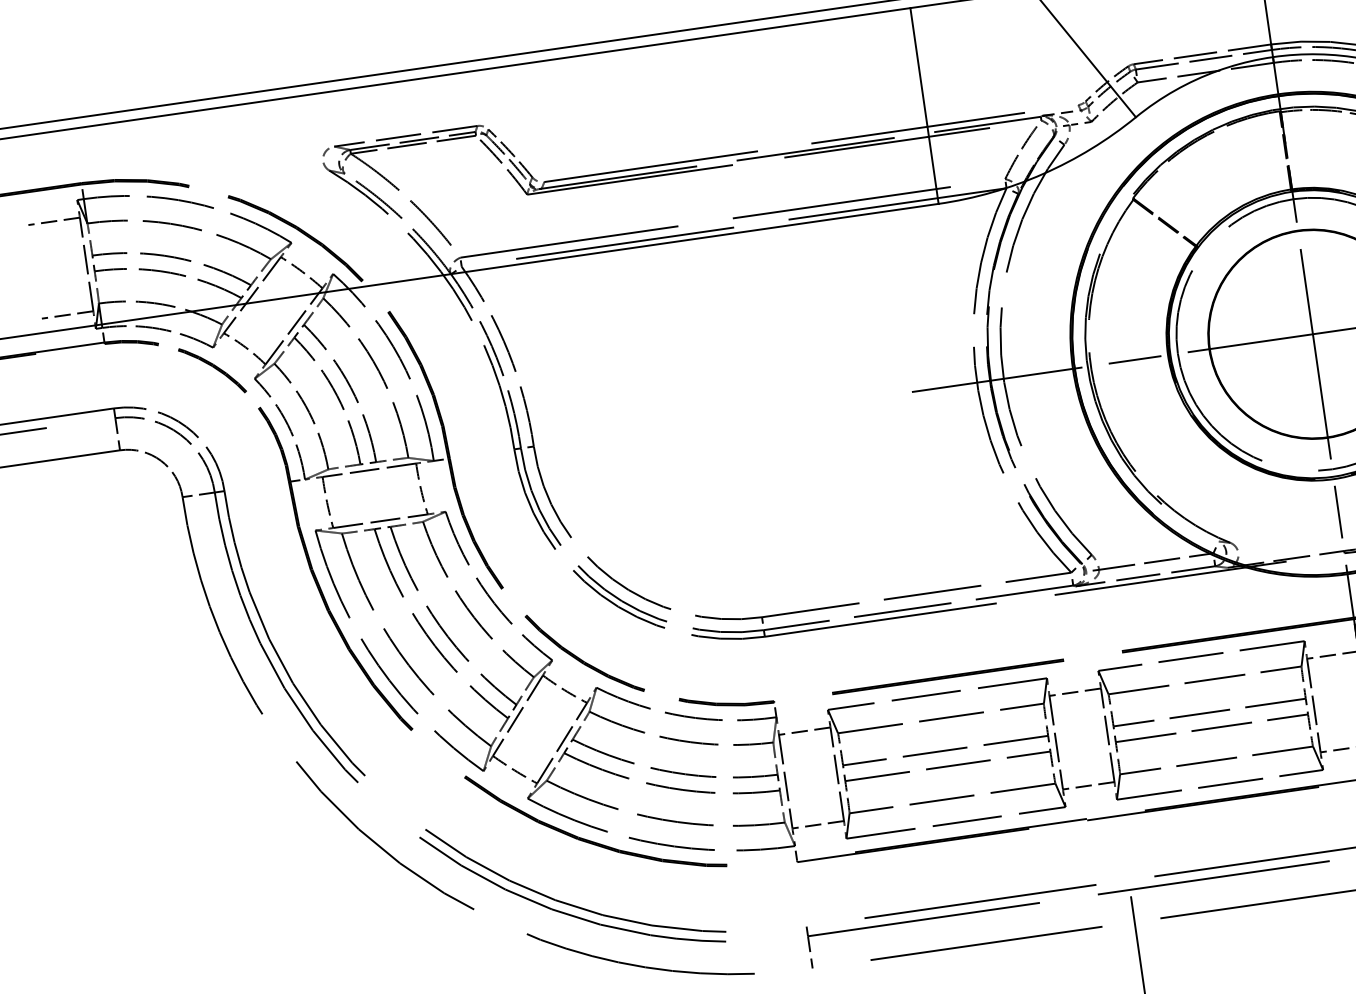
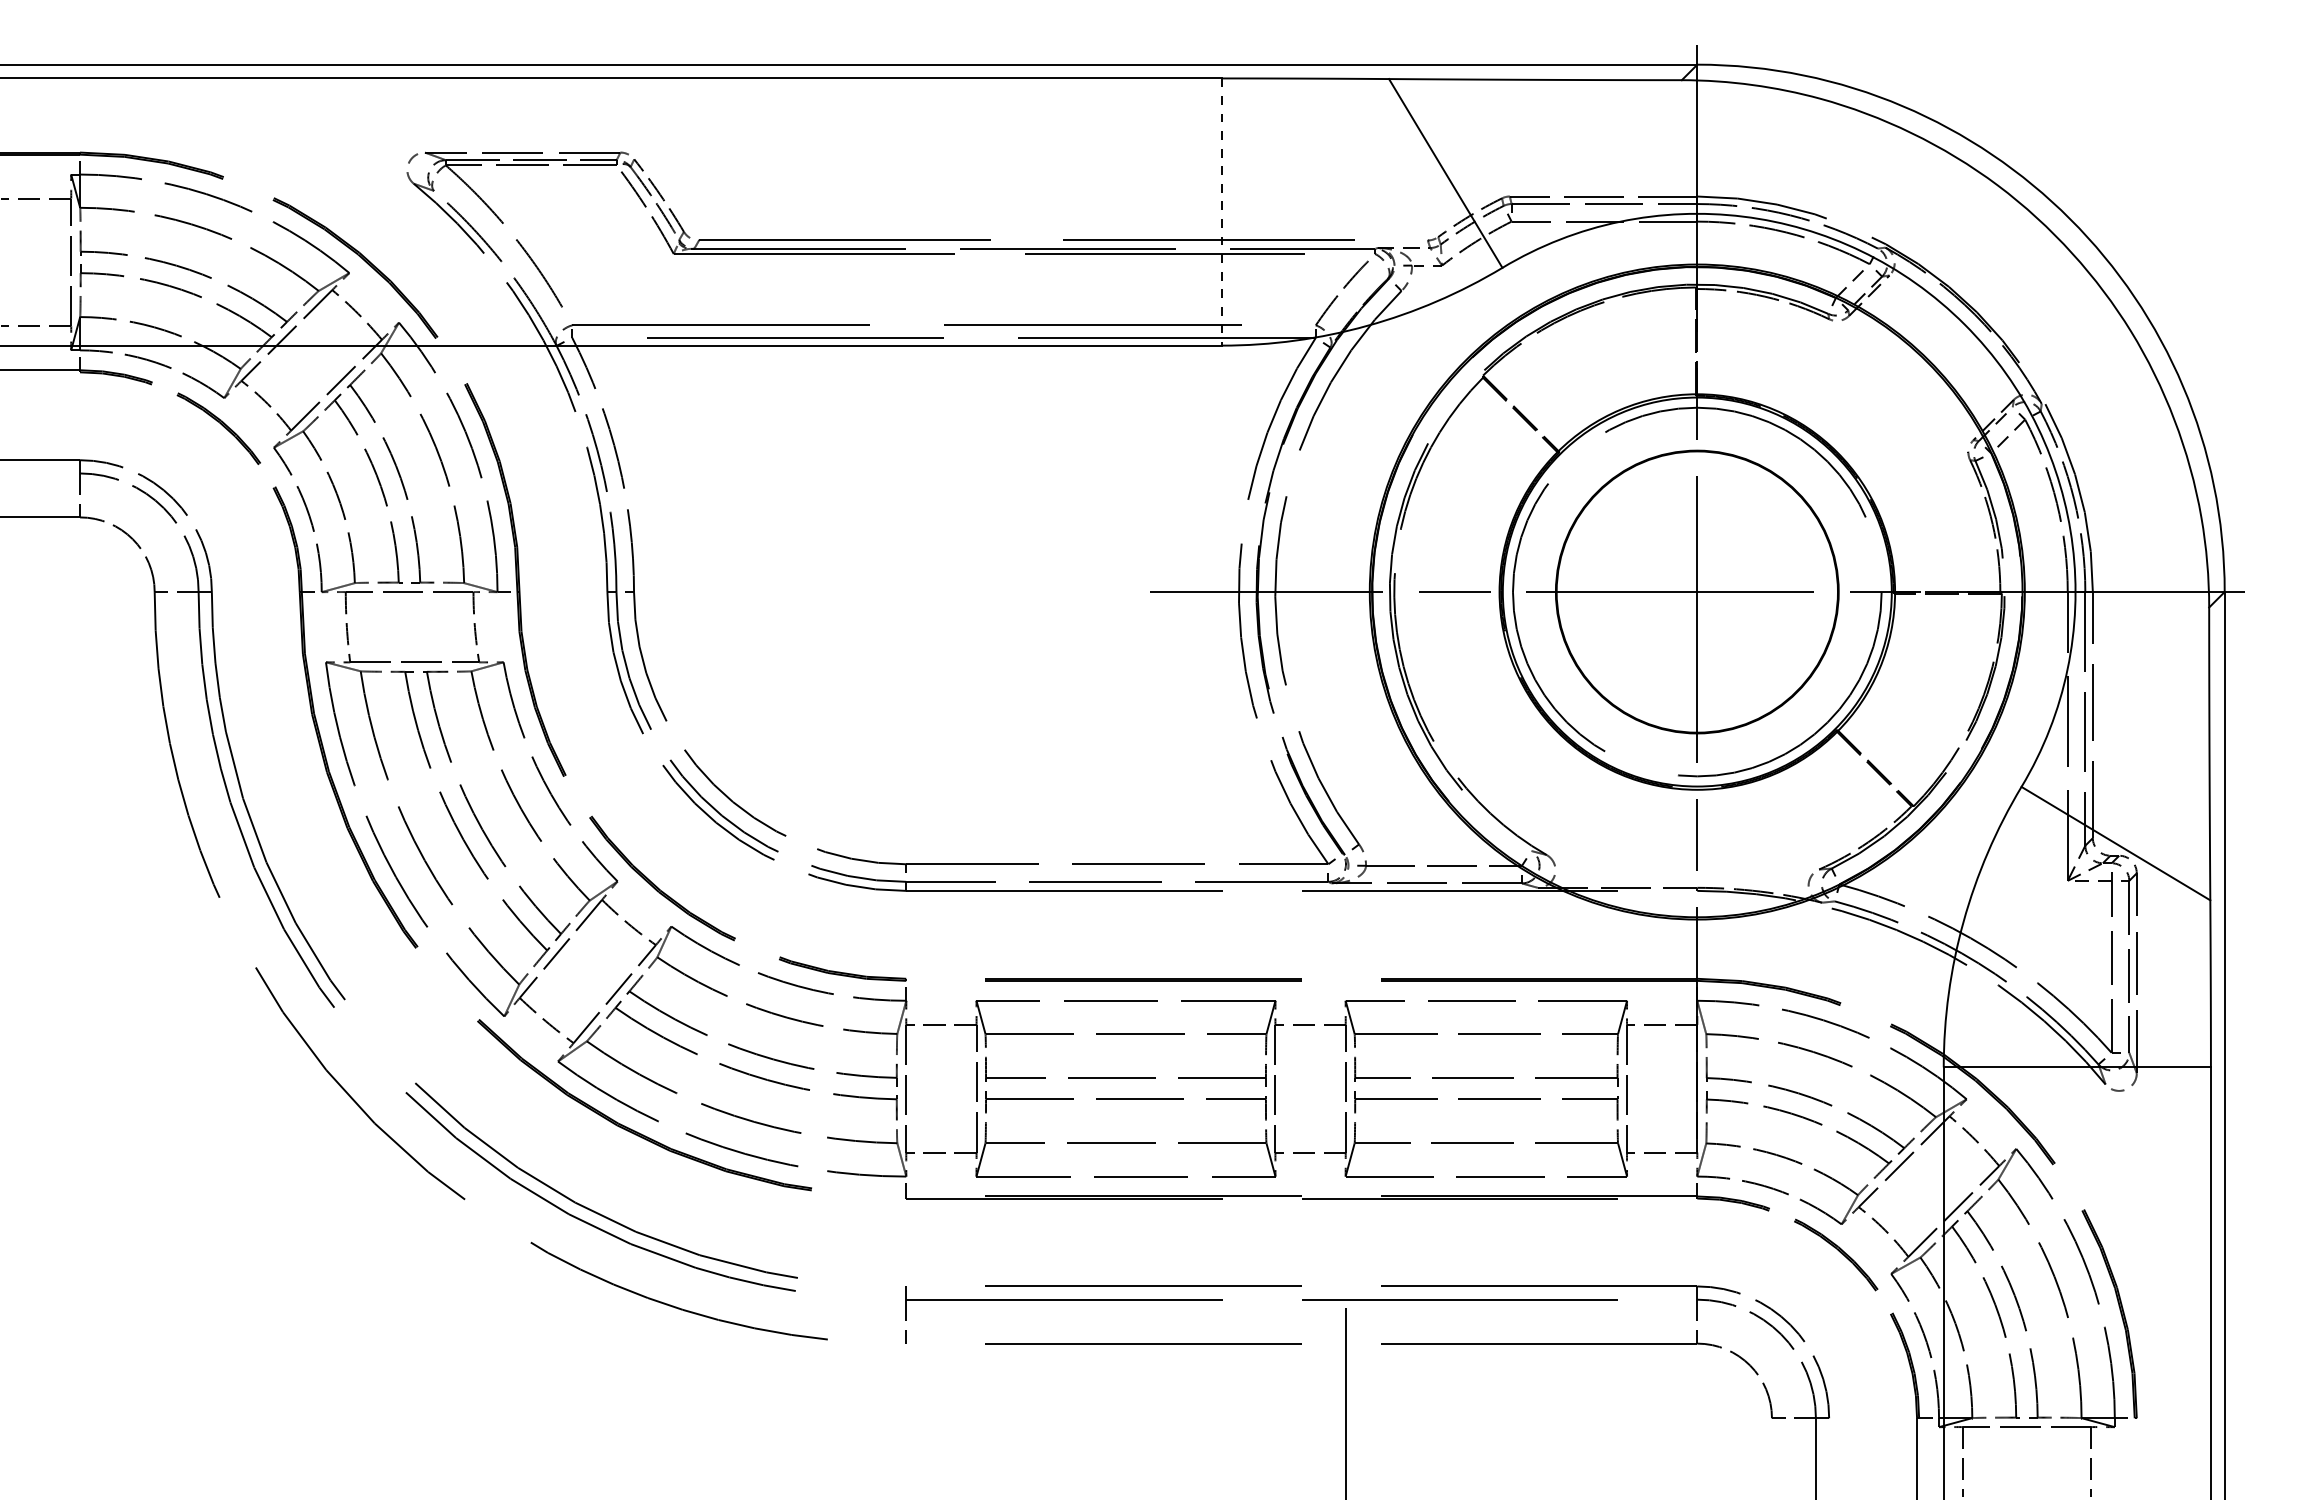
line: (924, 106) -> (1221, 212), solid -> dashed

